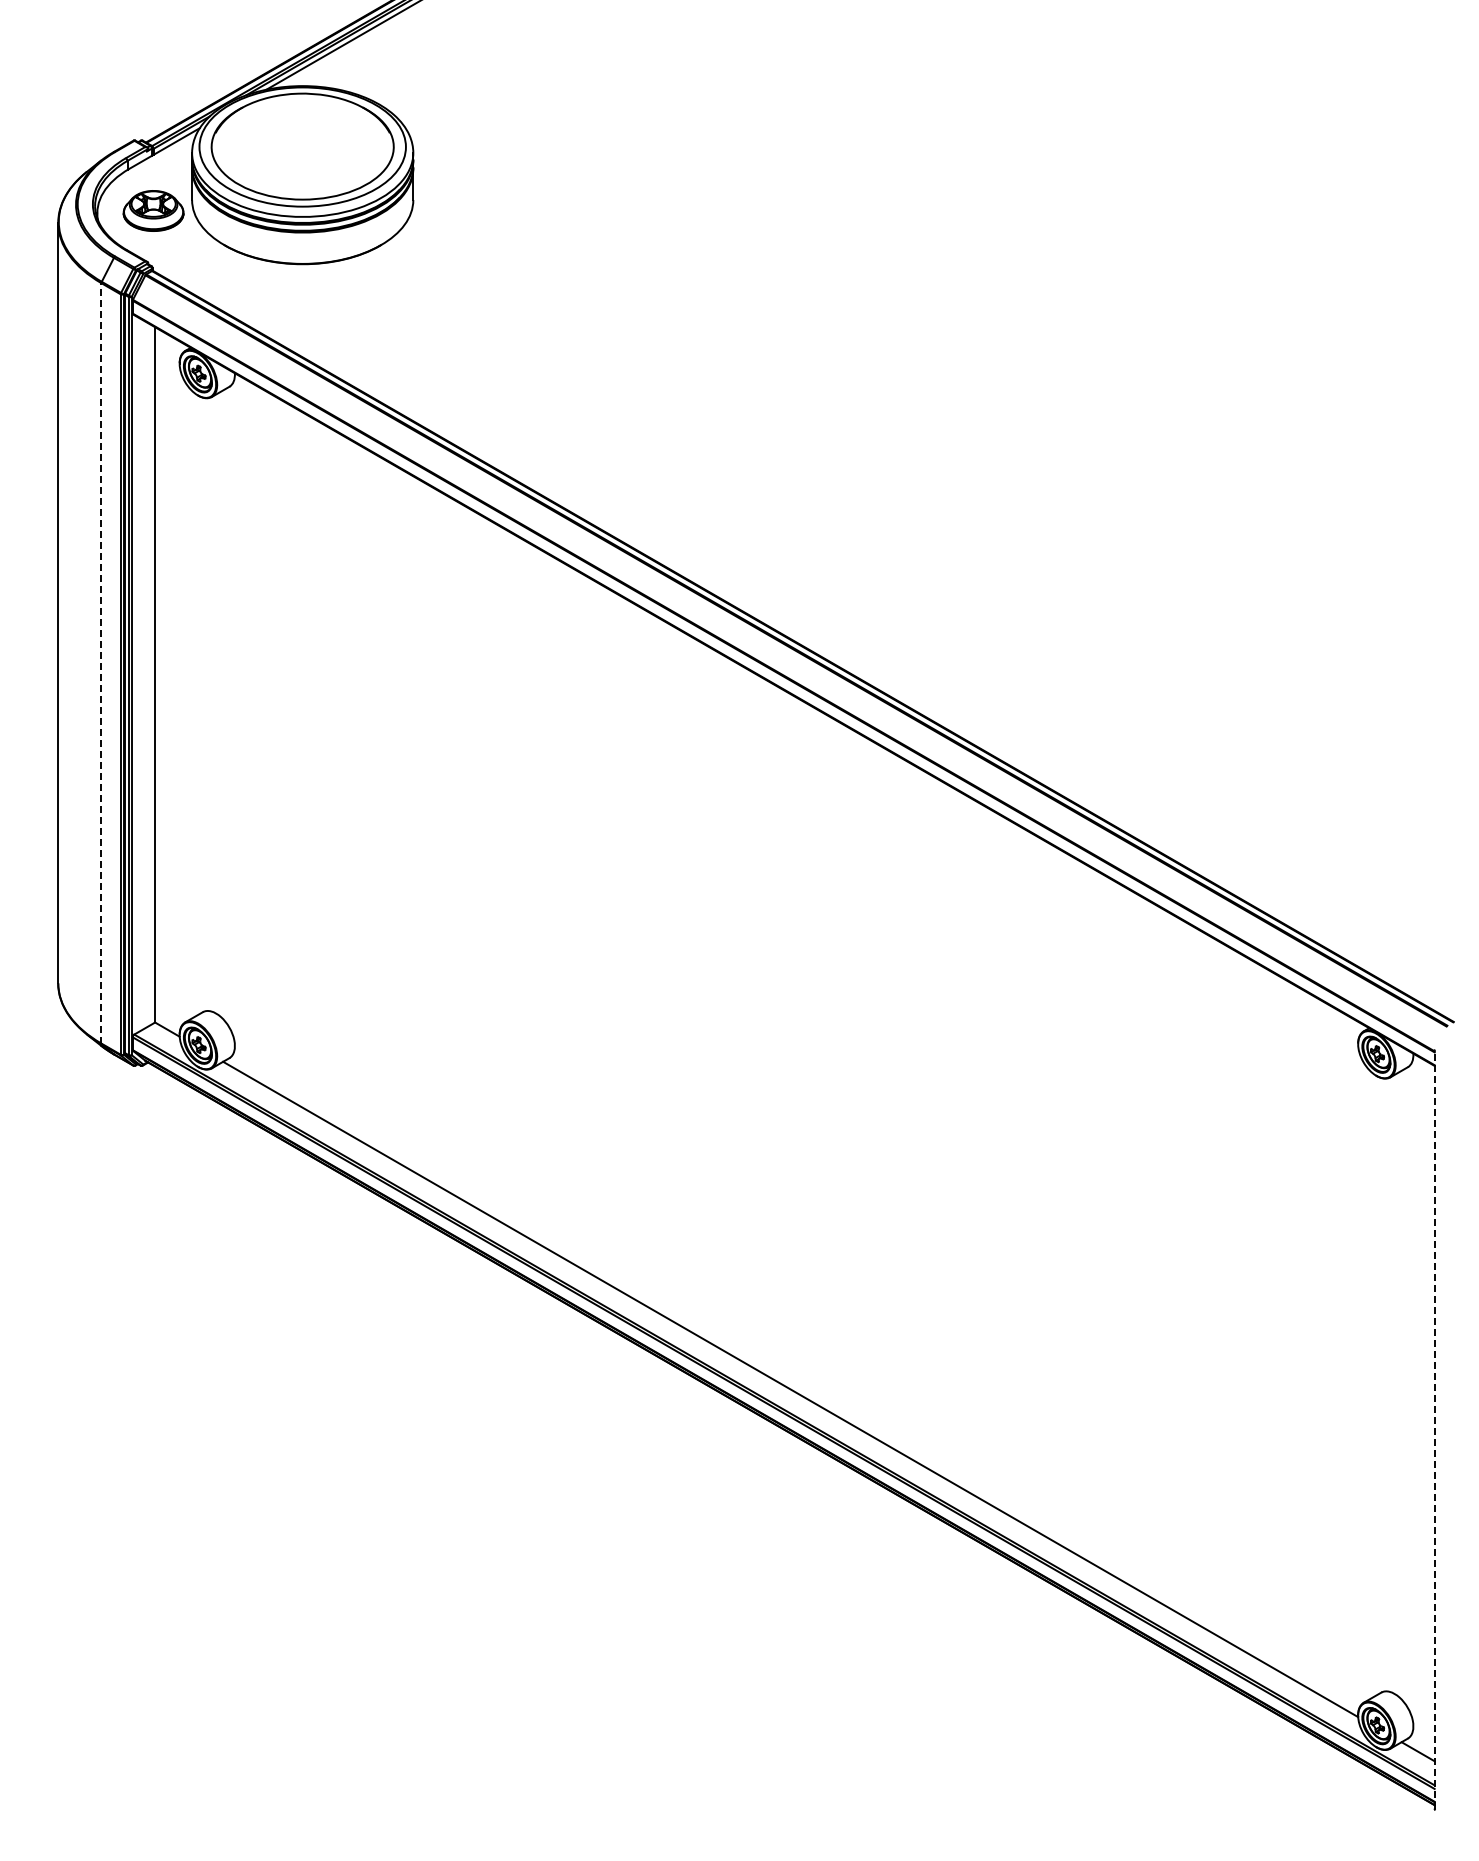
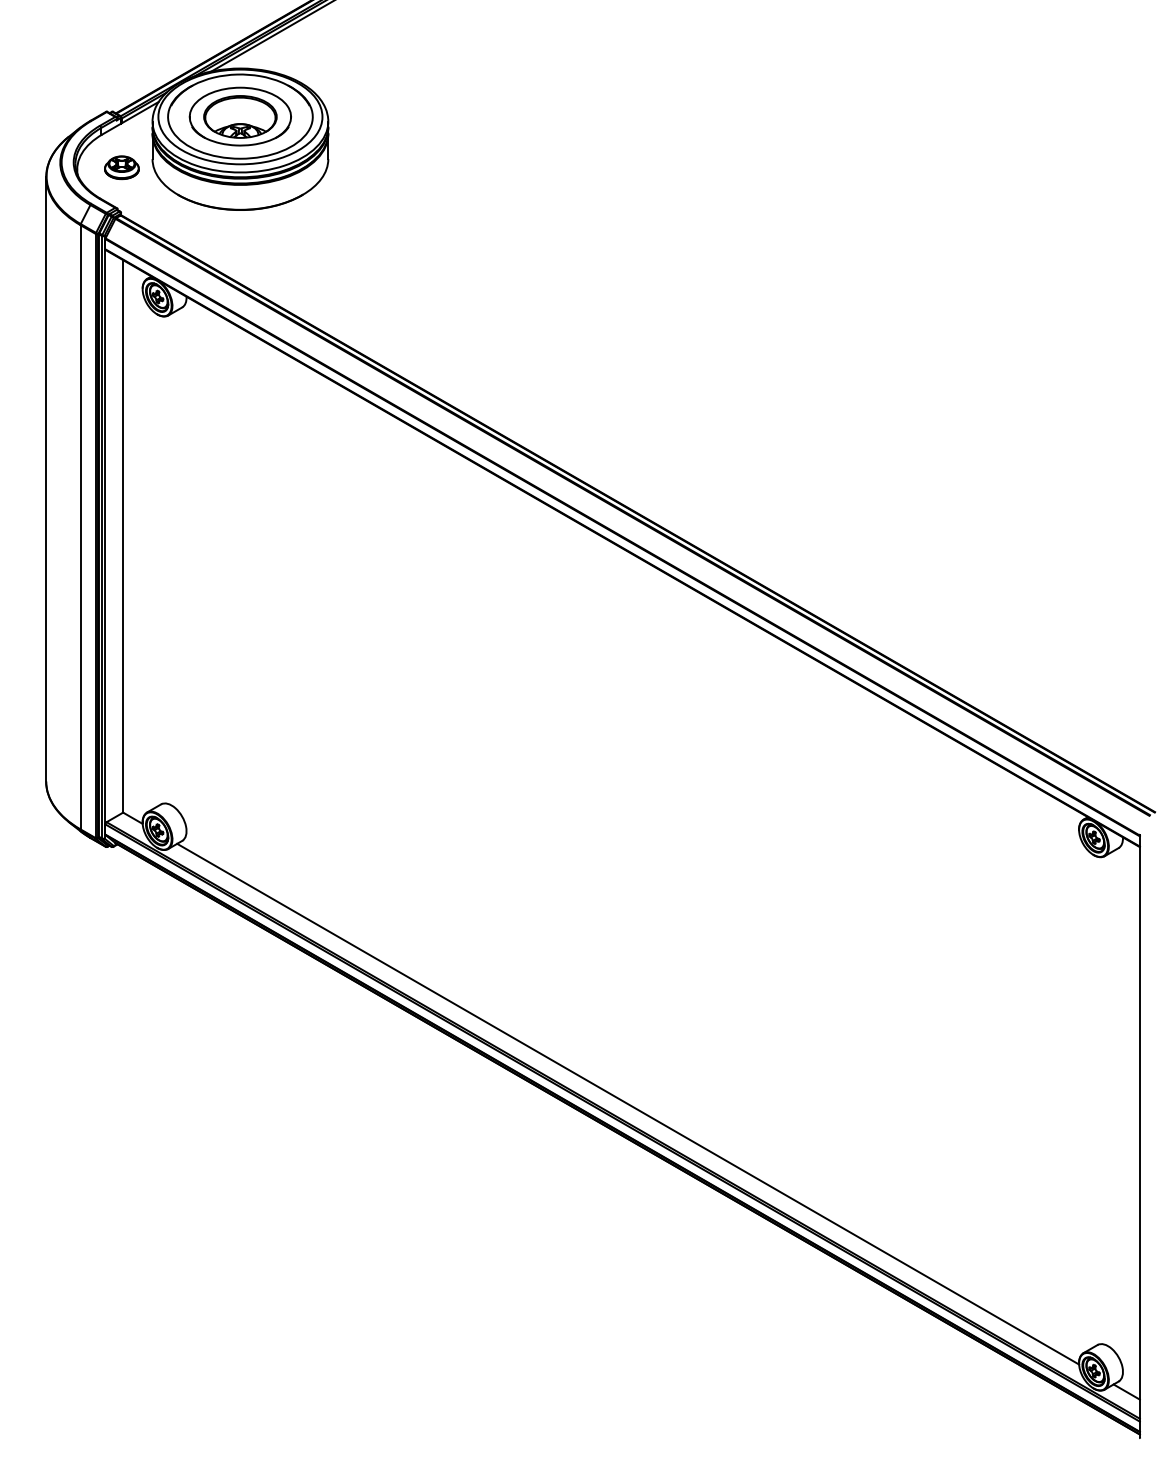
part: (302, 146) -> (240, 116), added
part: (153, 210) -> (121, 167), size x0.71
line: (101, 662) -> (80, 526), dashed -> solid
line: (1434, 1429) -> (1139, 1136), dashed -> solid

